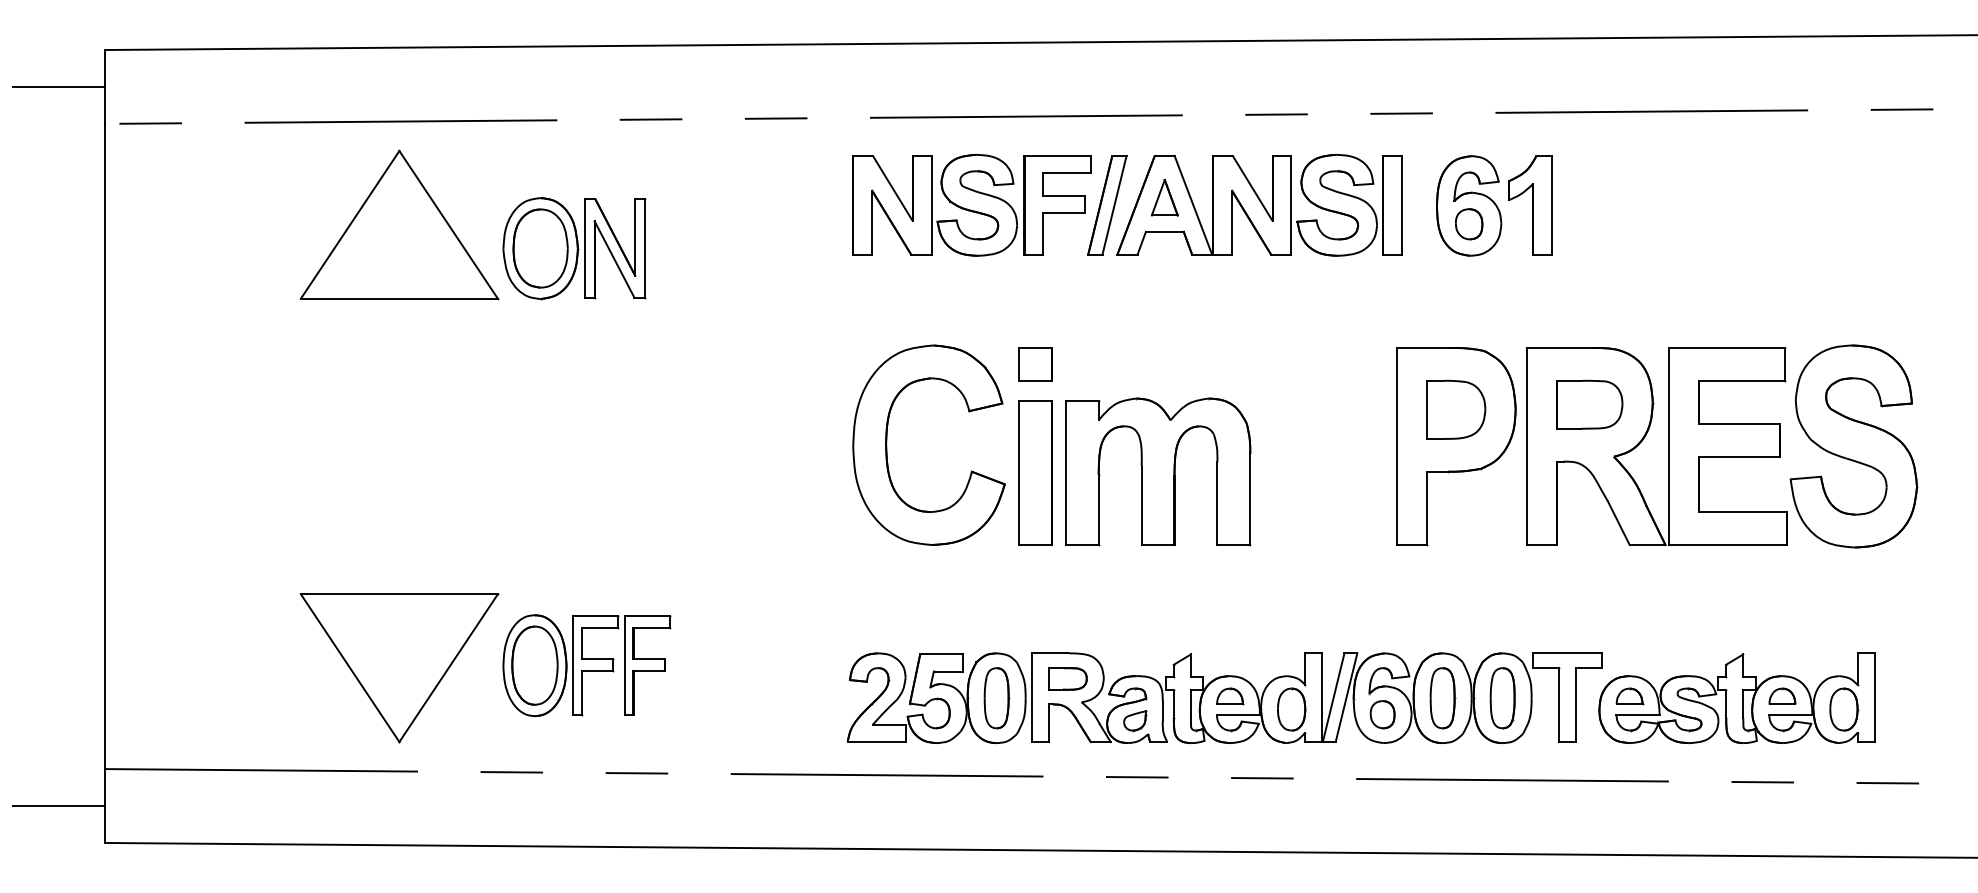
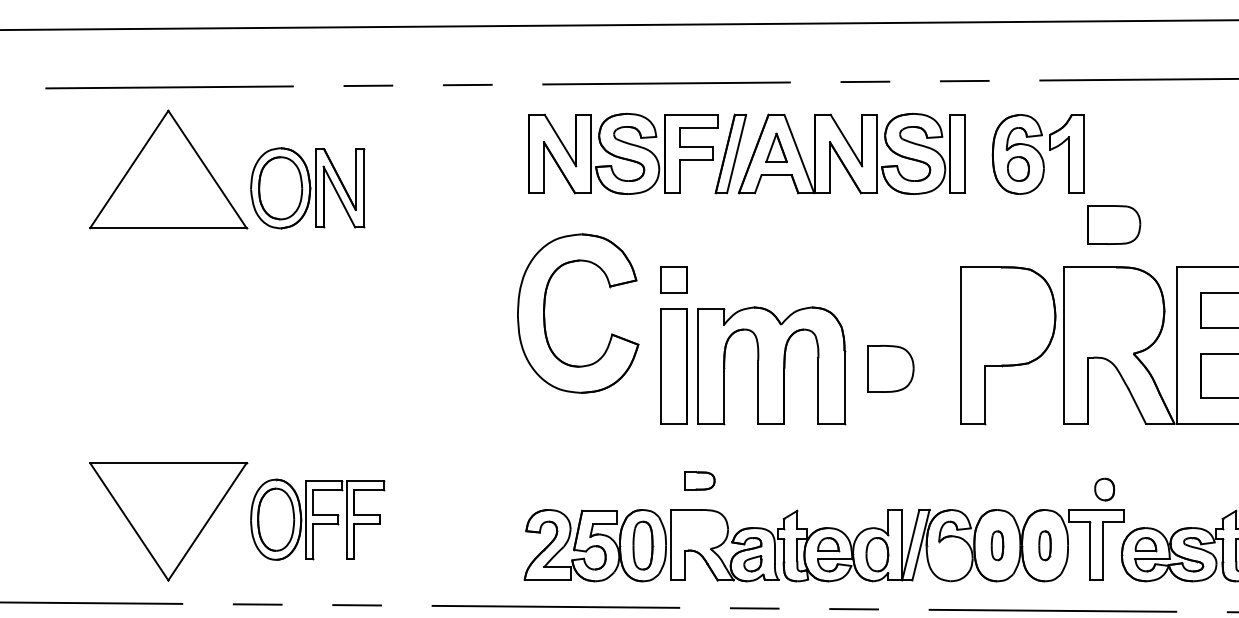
part: (1589, 404) -> (1114, 224), moved
part: (1456, 409) -> (890, 368), moved
part: (887, 445) -> (545, 313), moved
part: (1067, 678) -> (699, 480), moved
part: (1442, 698) -> (997, 545), size x0.6
part: (1502, 698) -> (1044, 545), size x0.6
part: (1382, 714) -> (1104, 489), moved

